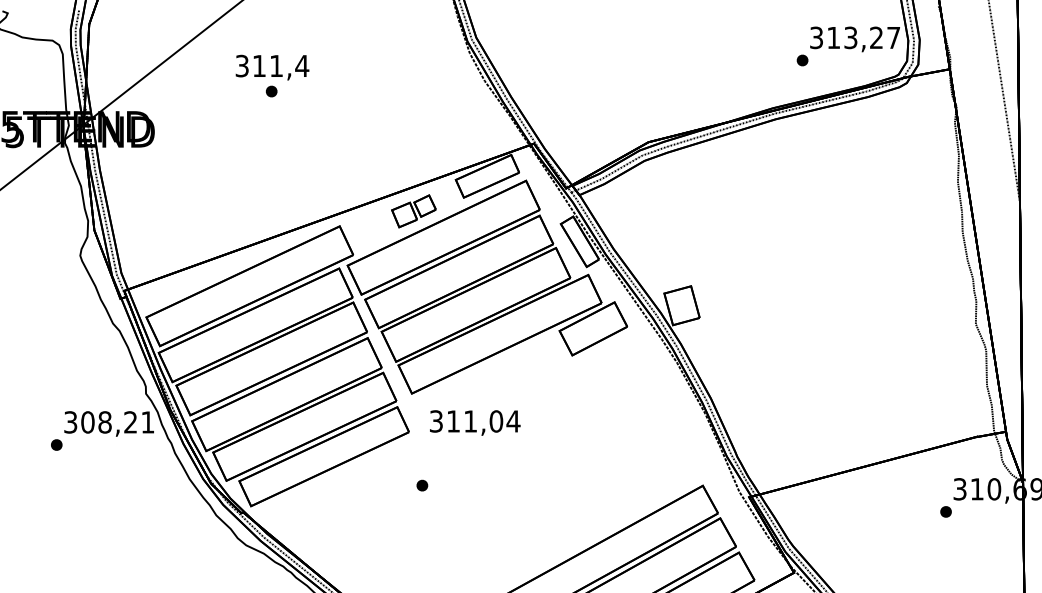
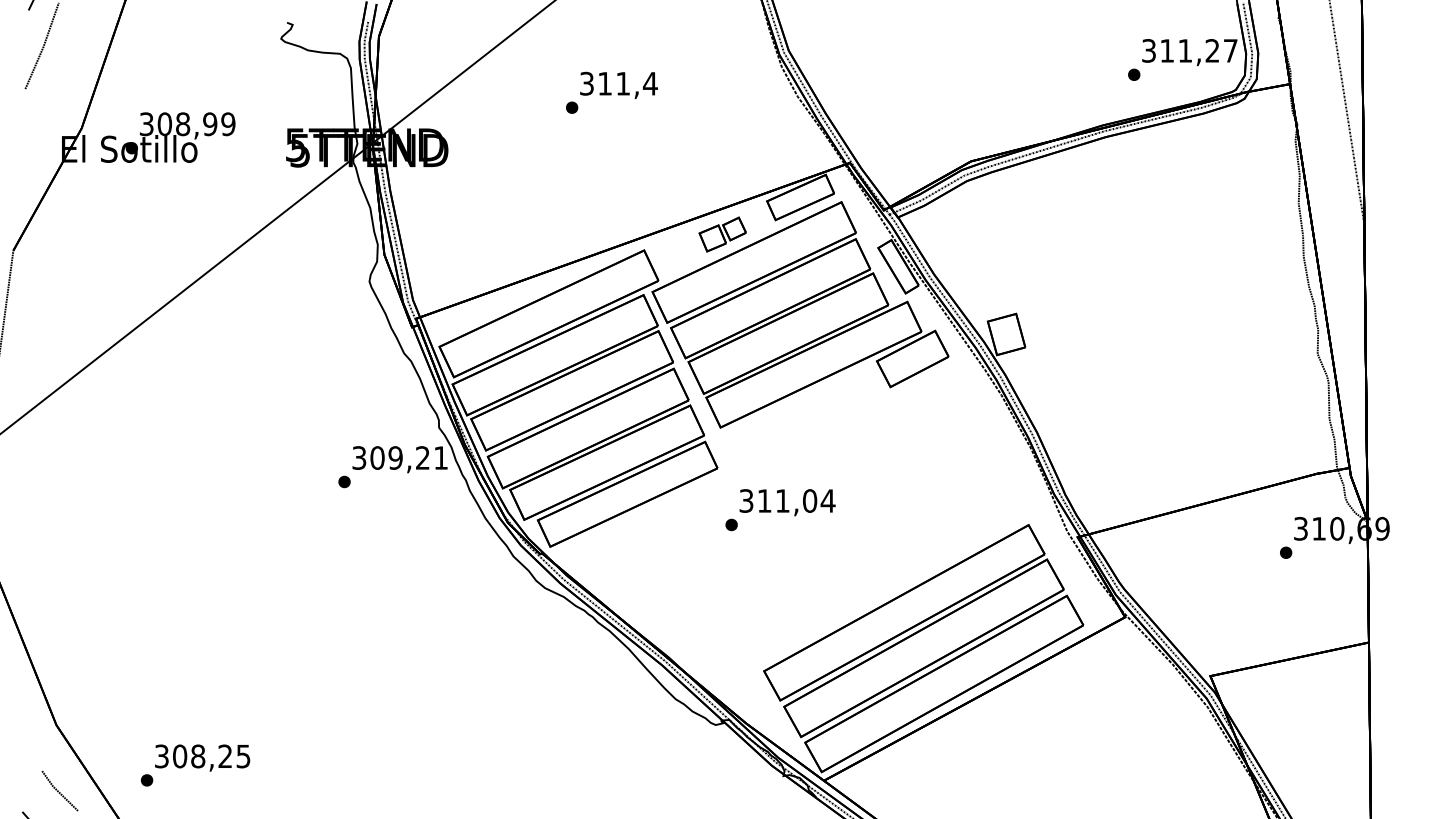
text: (851, 37) -> (1185, 50), 313,27 -> 311,27
text: (272, 66) -> (618, 84), moved
text: (104, 421) -> (395, 457), 308,21 -> 309,21
text: (475, 422) -> (787, 502), moved

